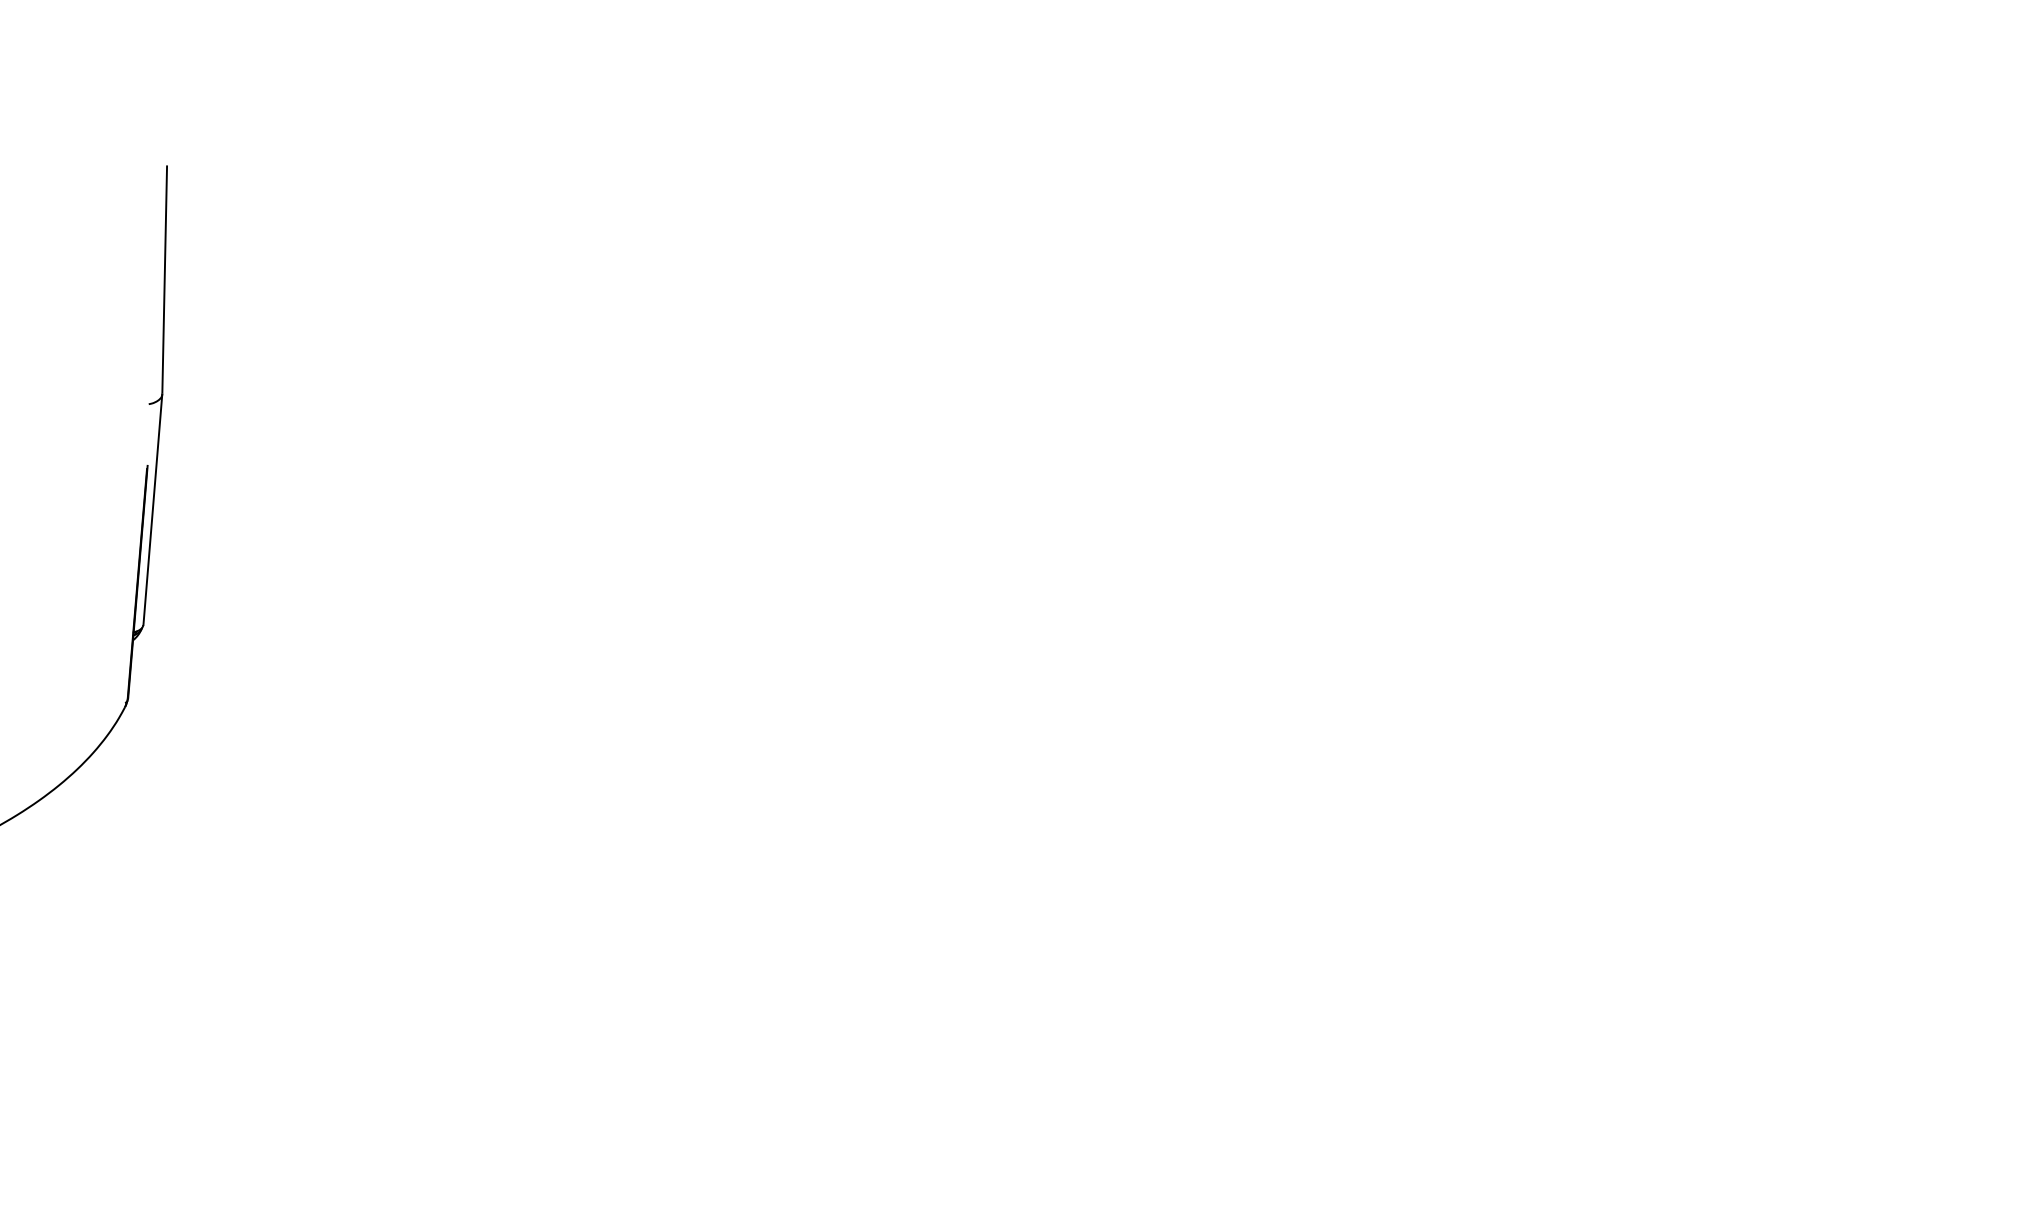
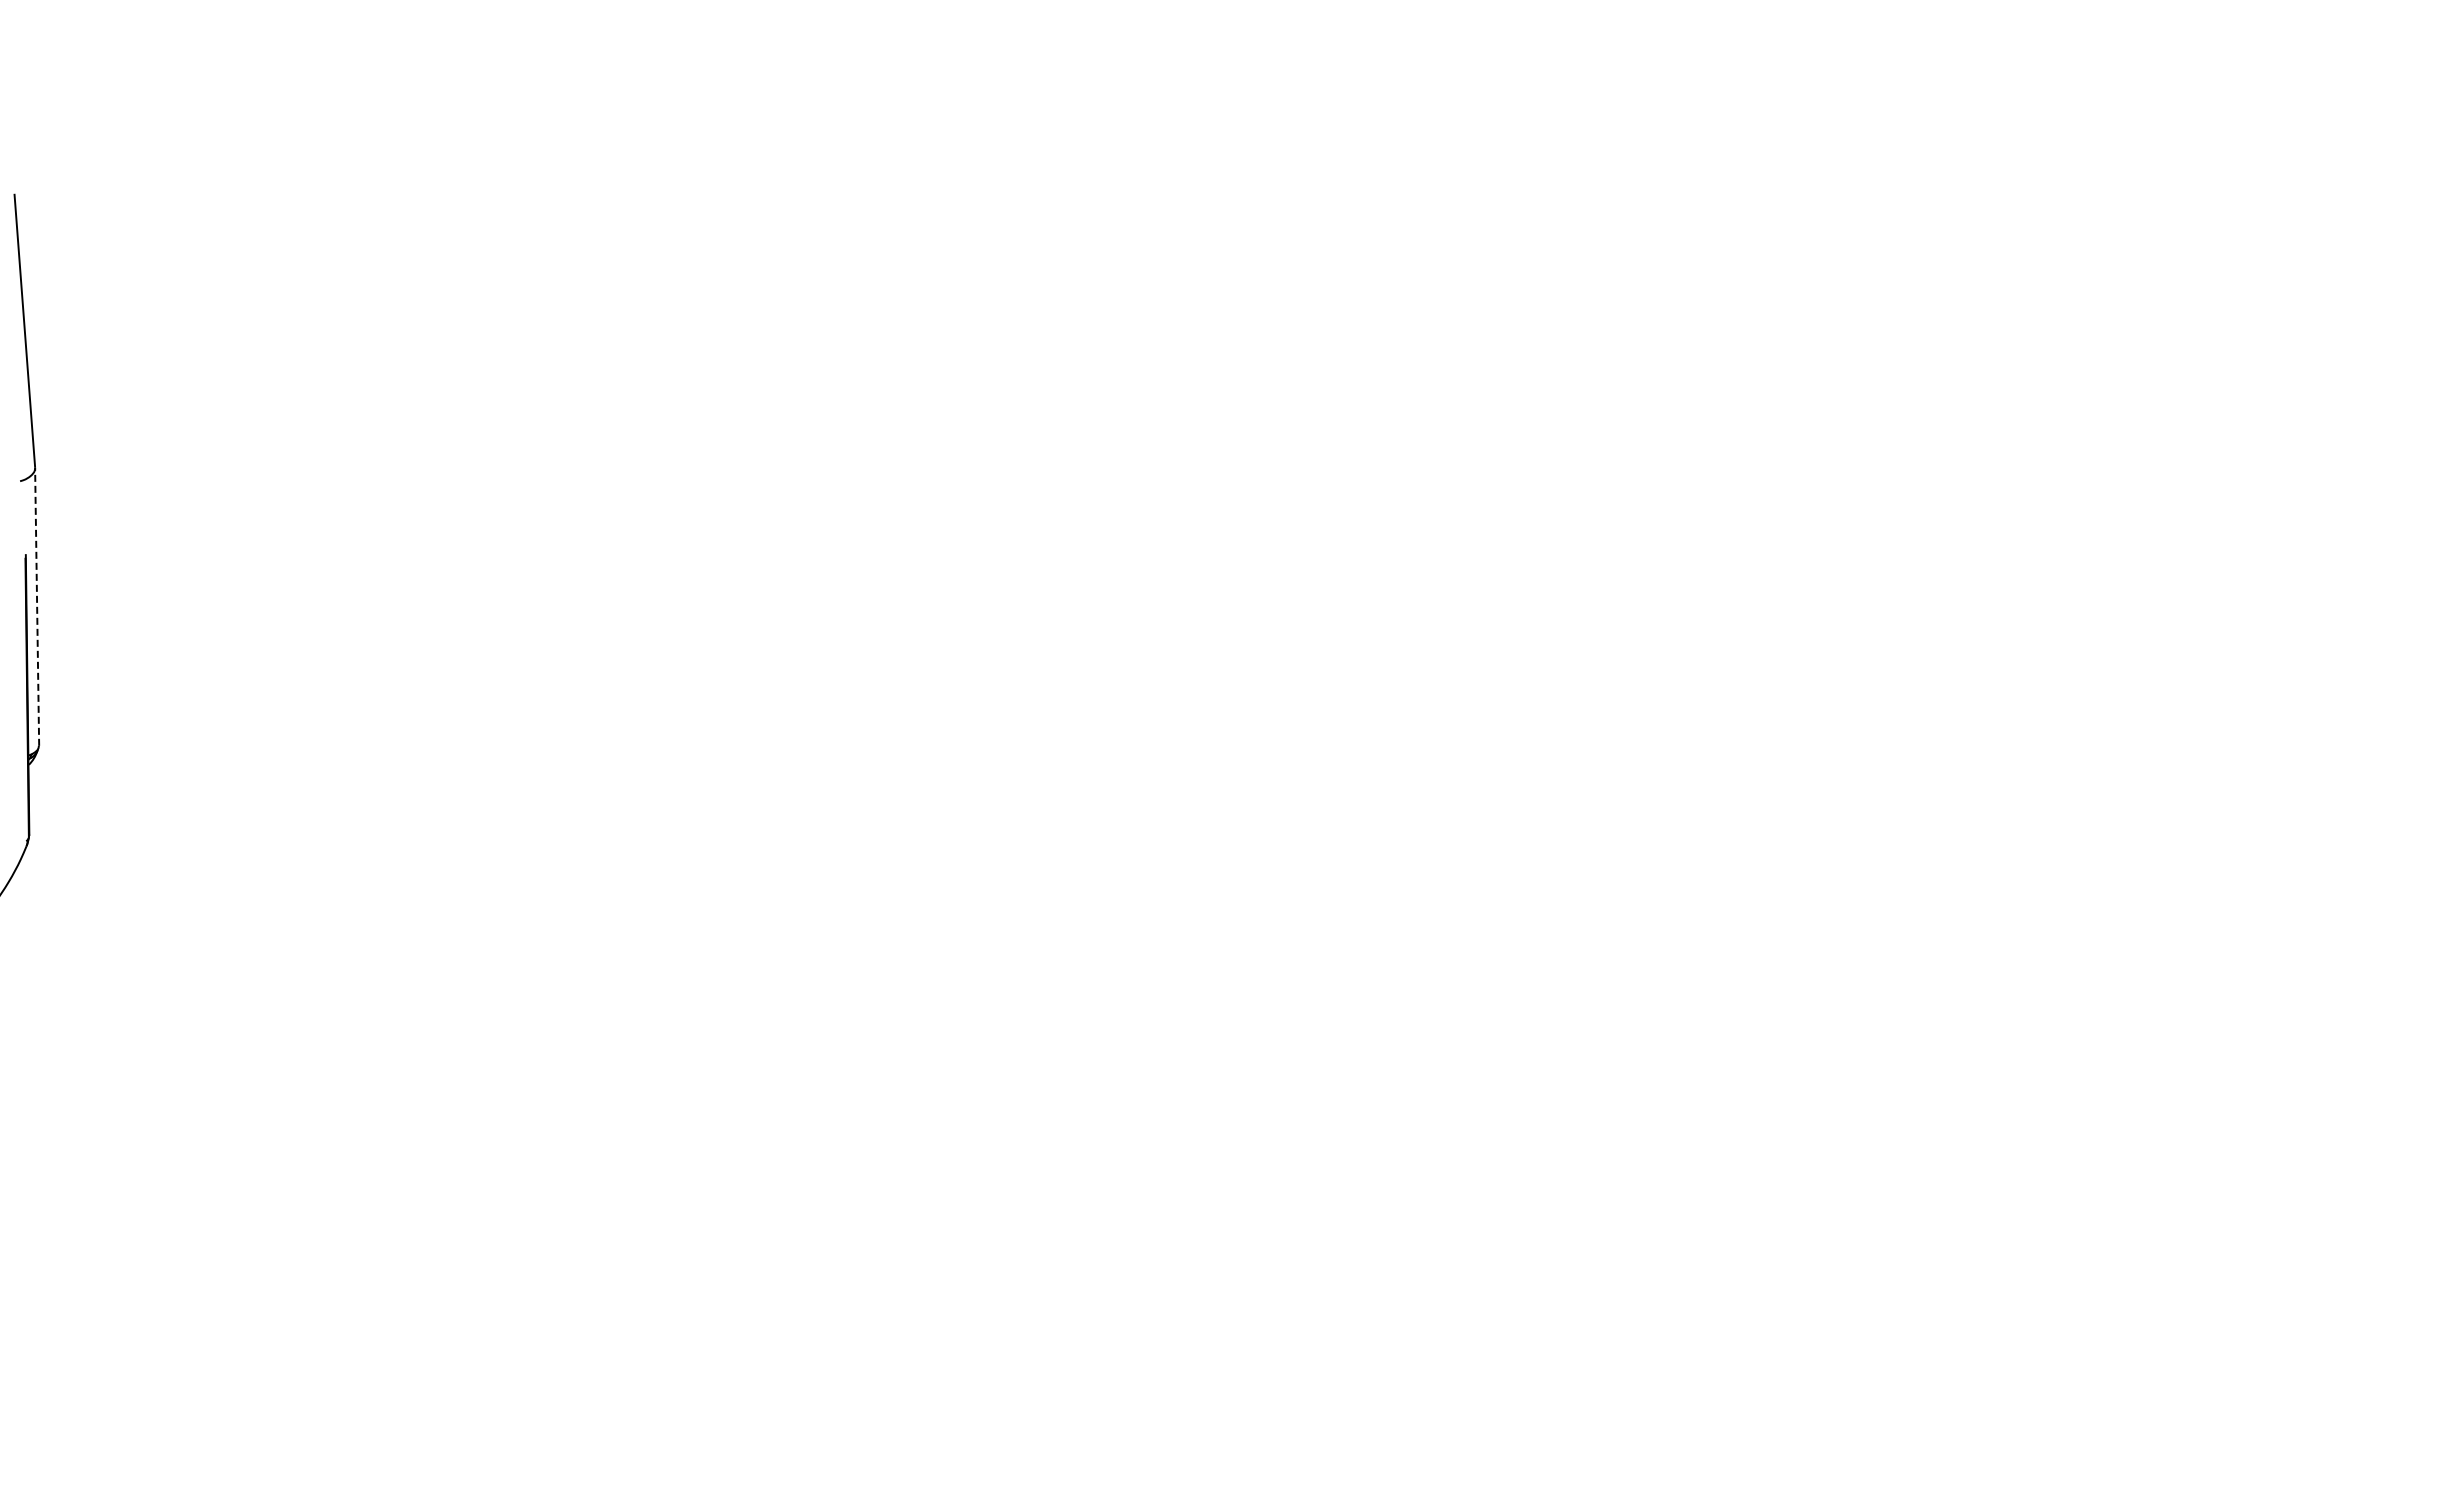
line: (153, 510) -> (37, 607), solid -> dashed

